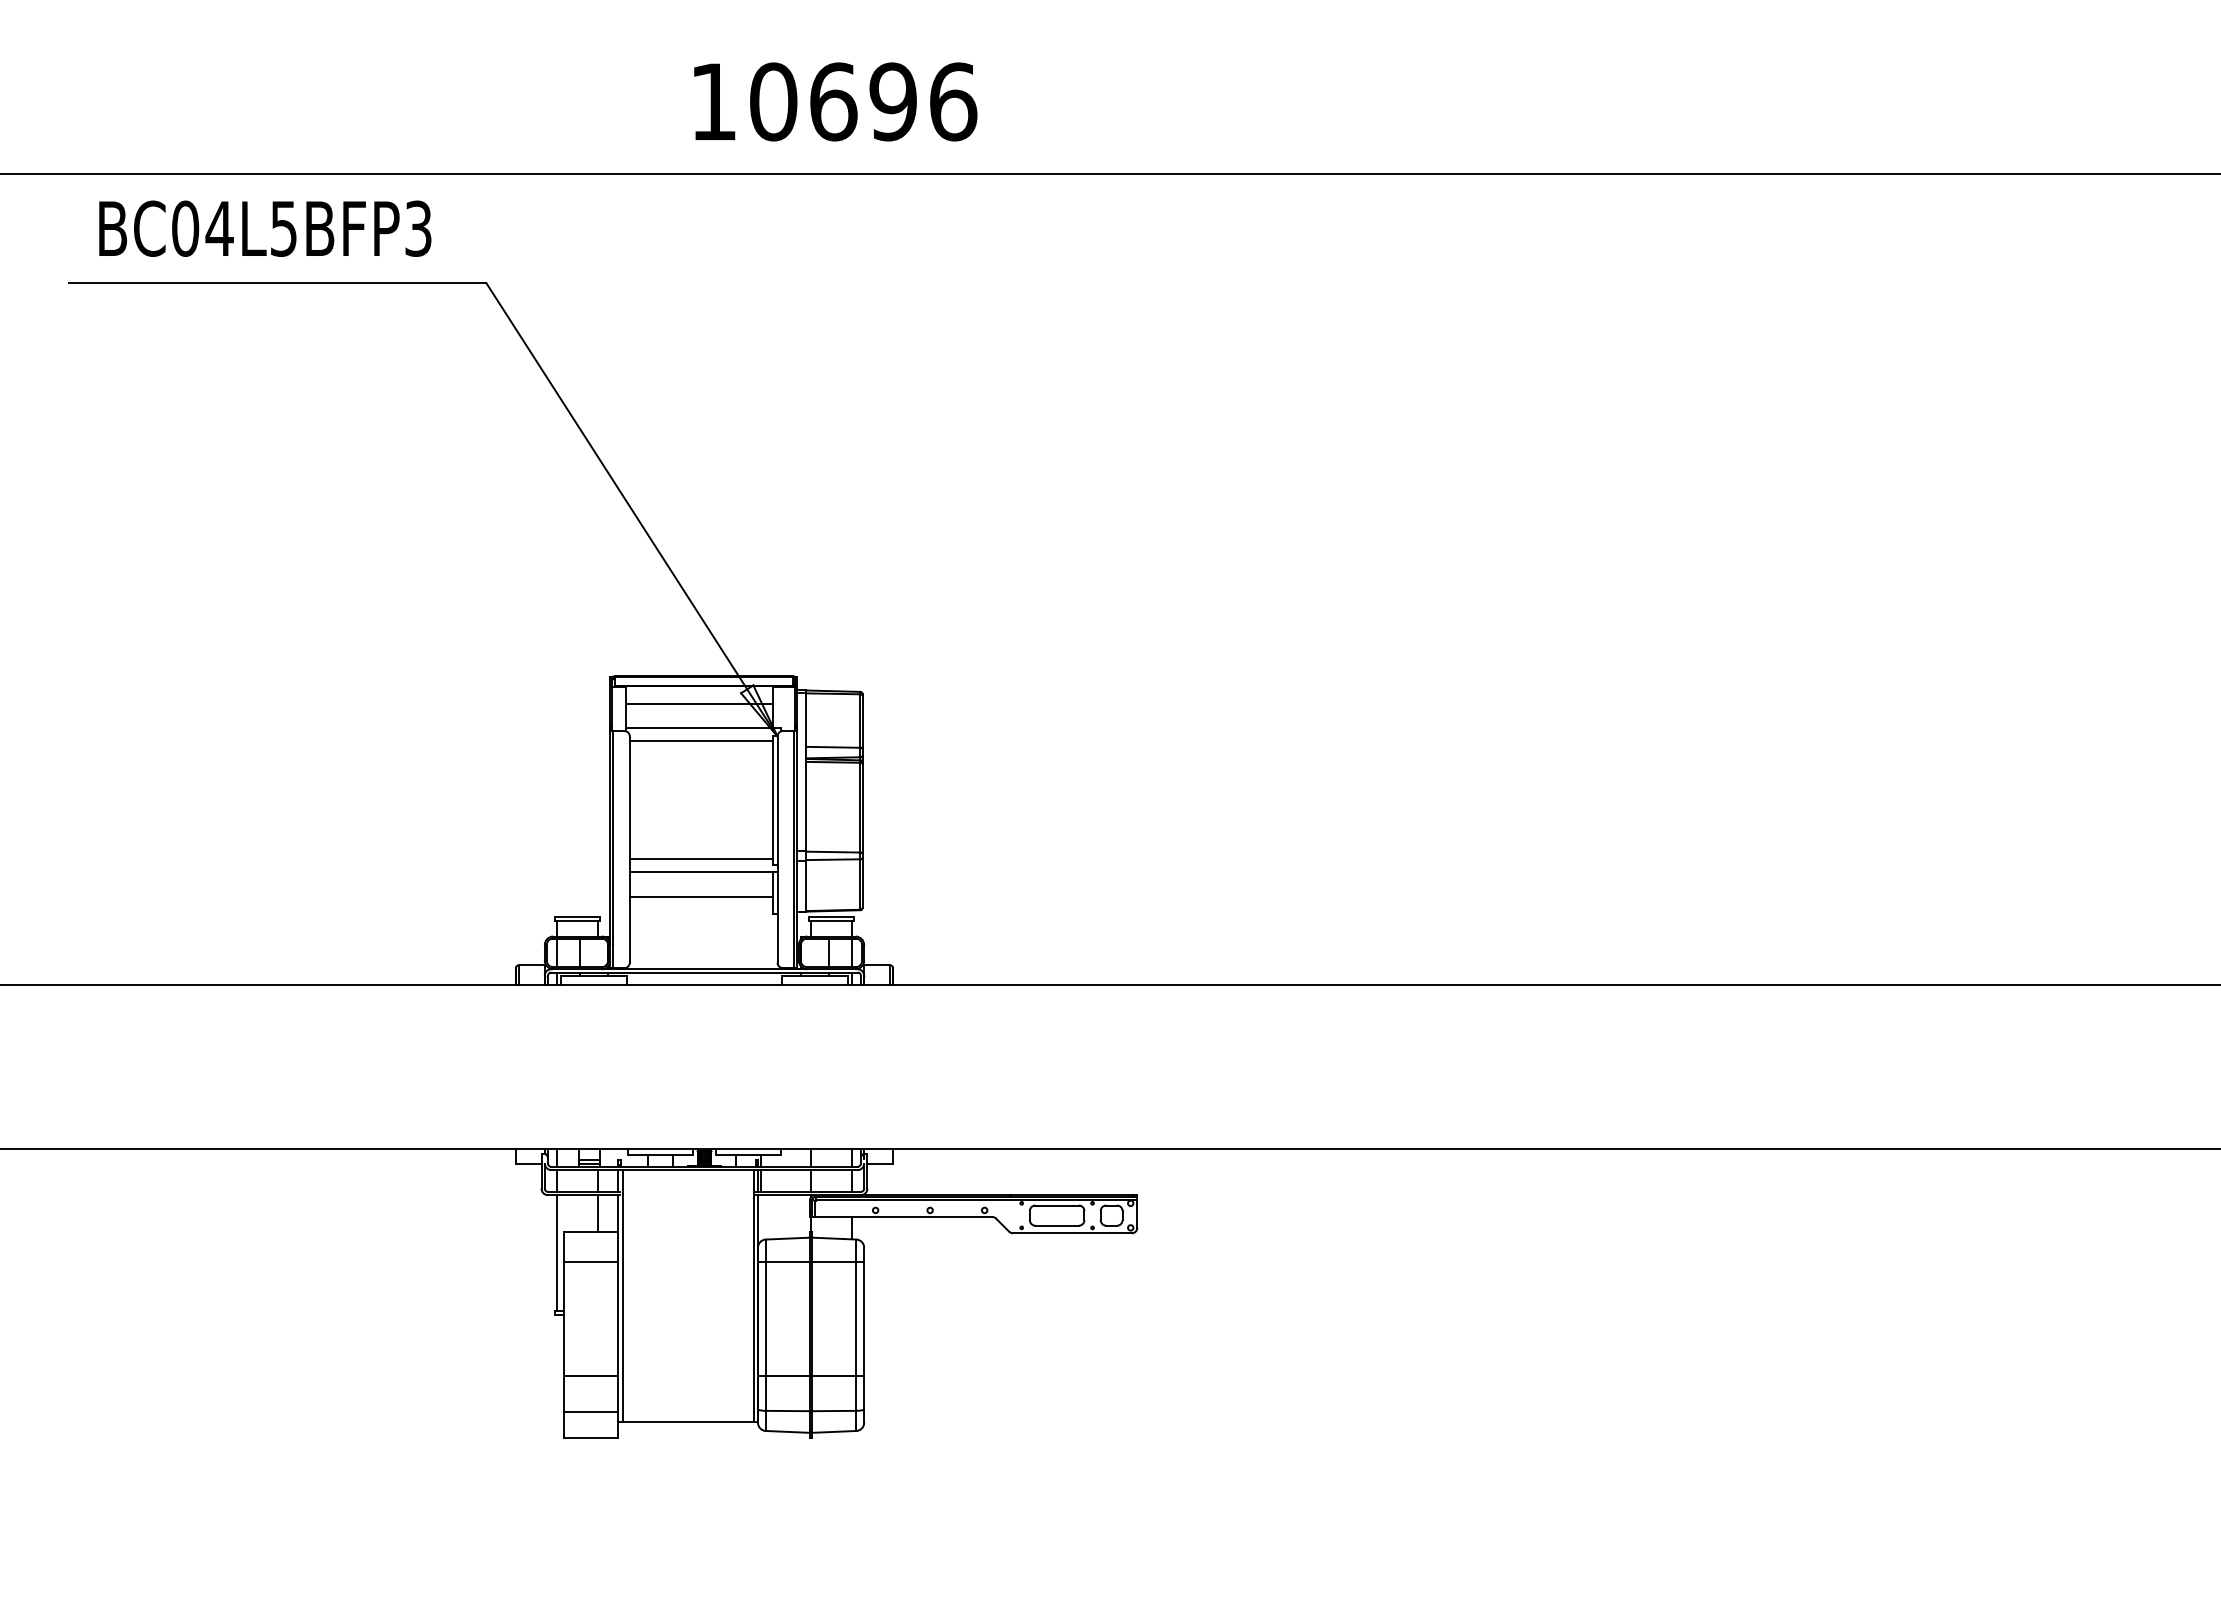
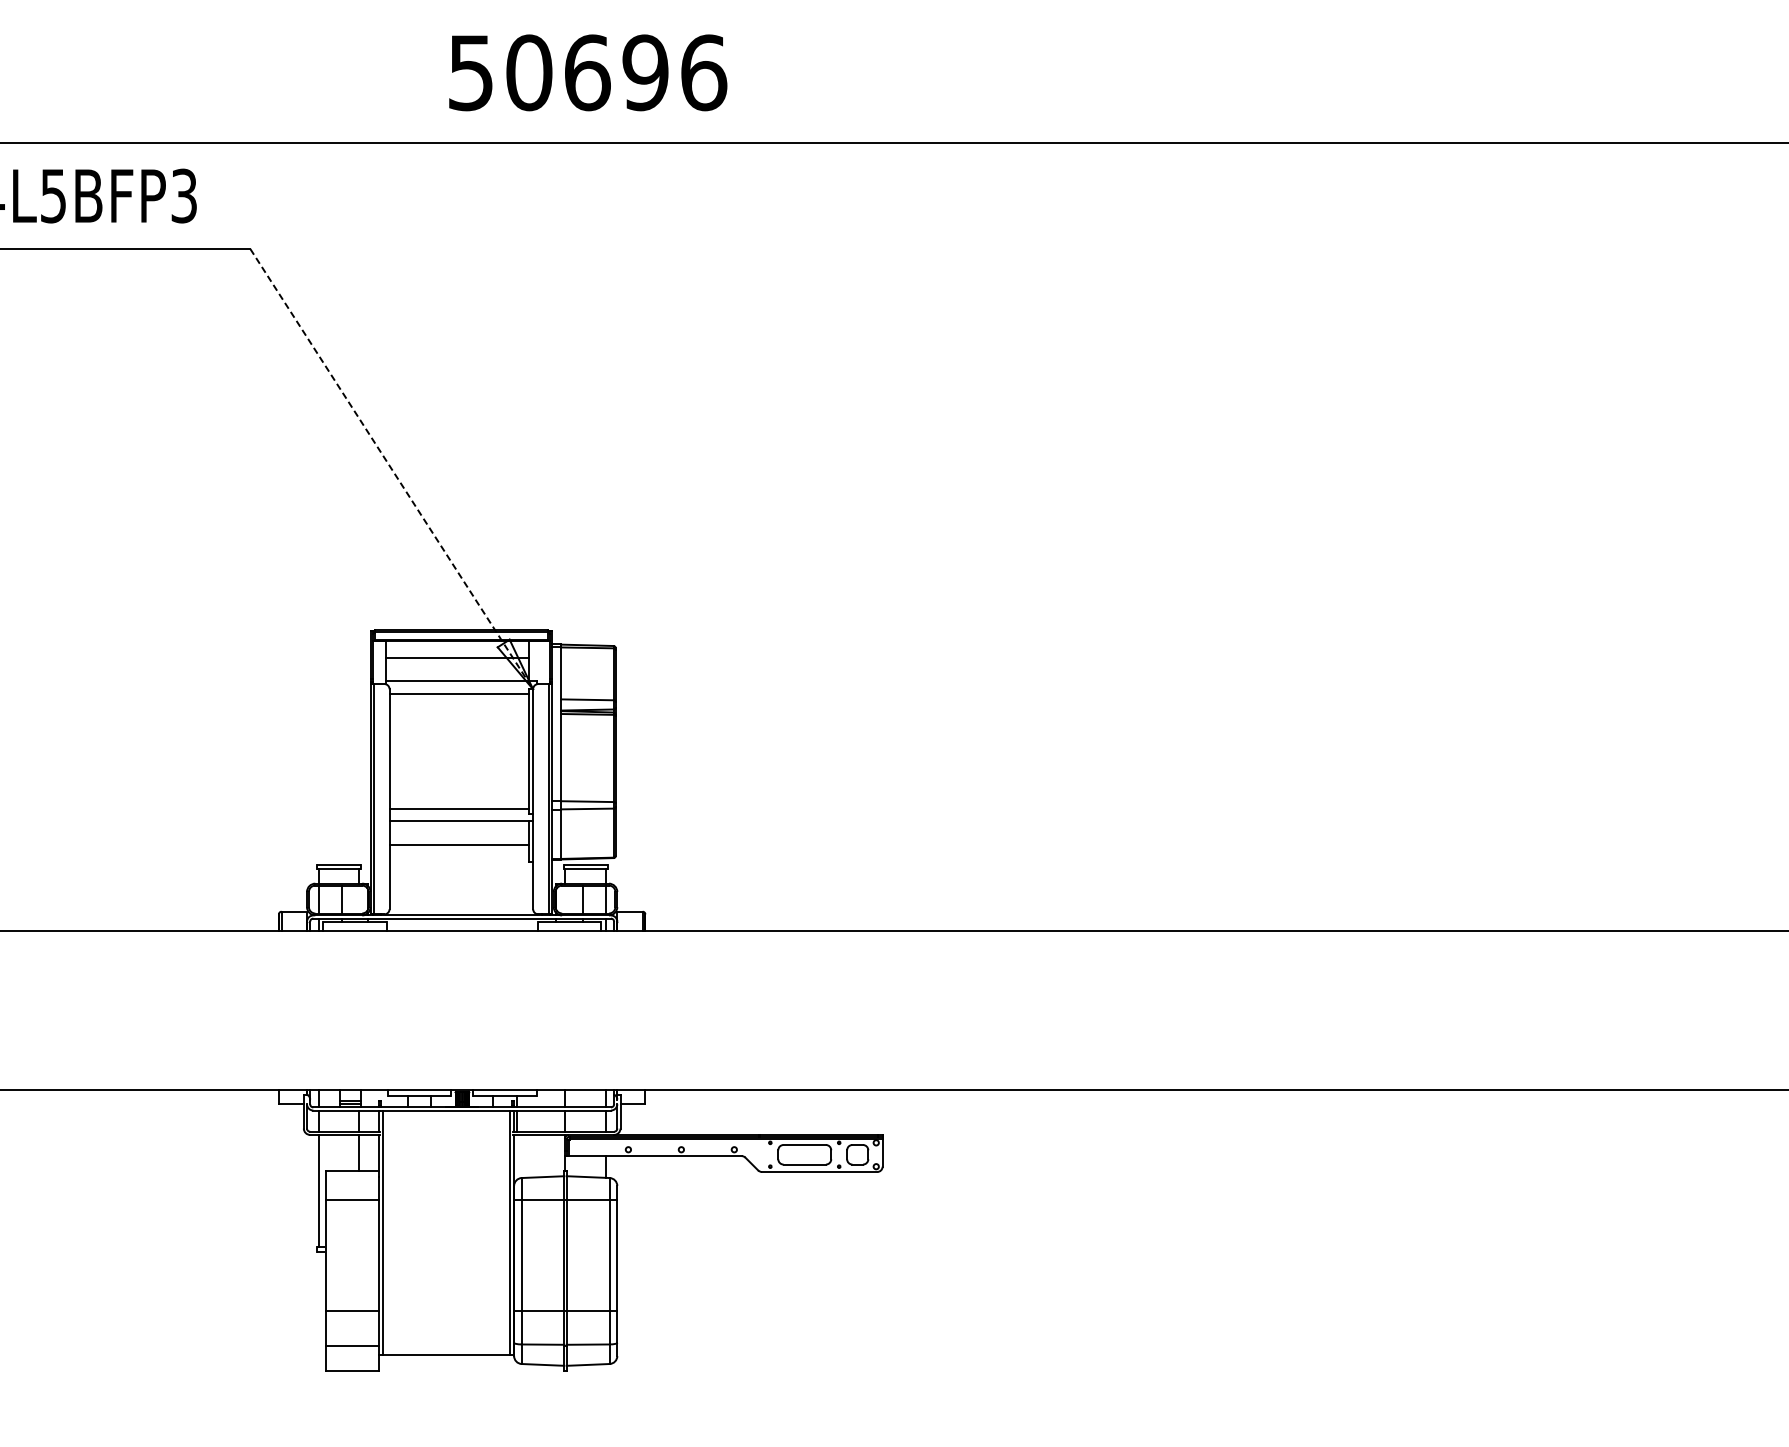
text: (713, 102) -> (470, 73), 10696 -> 50696
line: (632, 510) -> (392, 469), solid -> dashed

